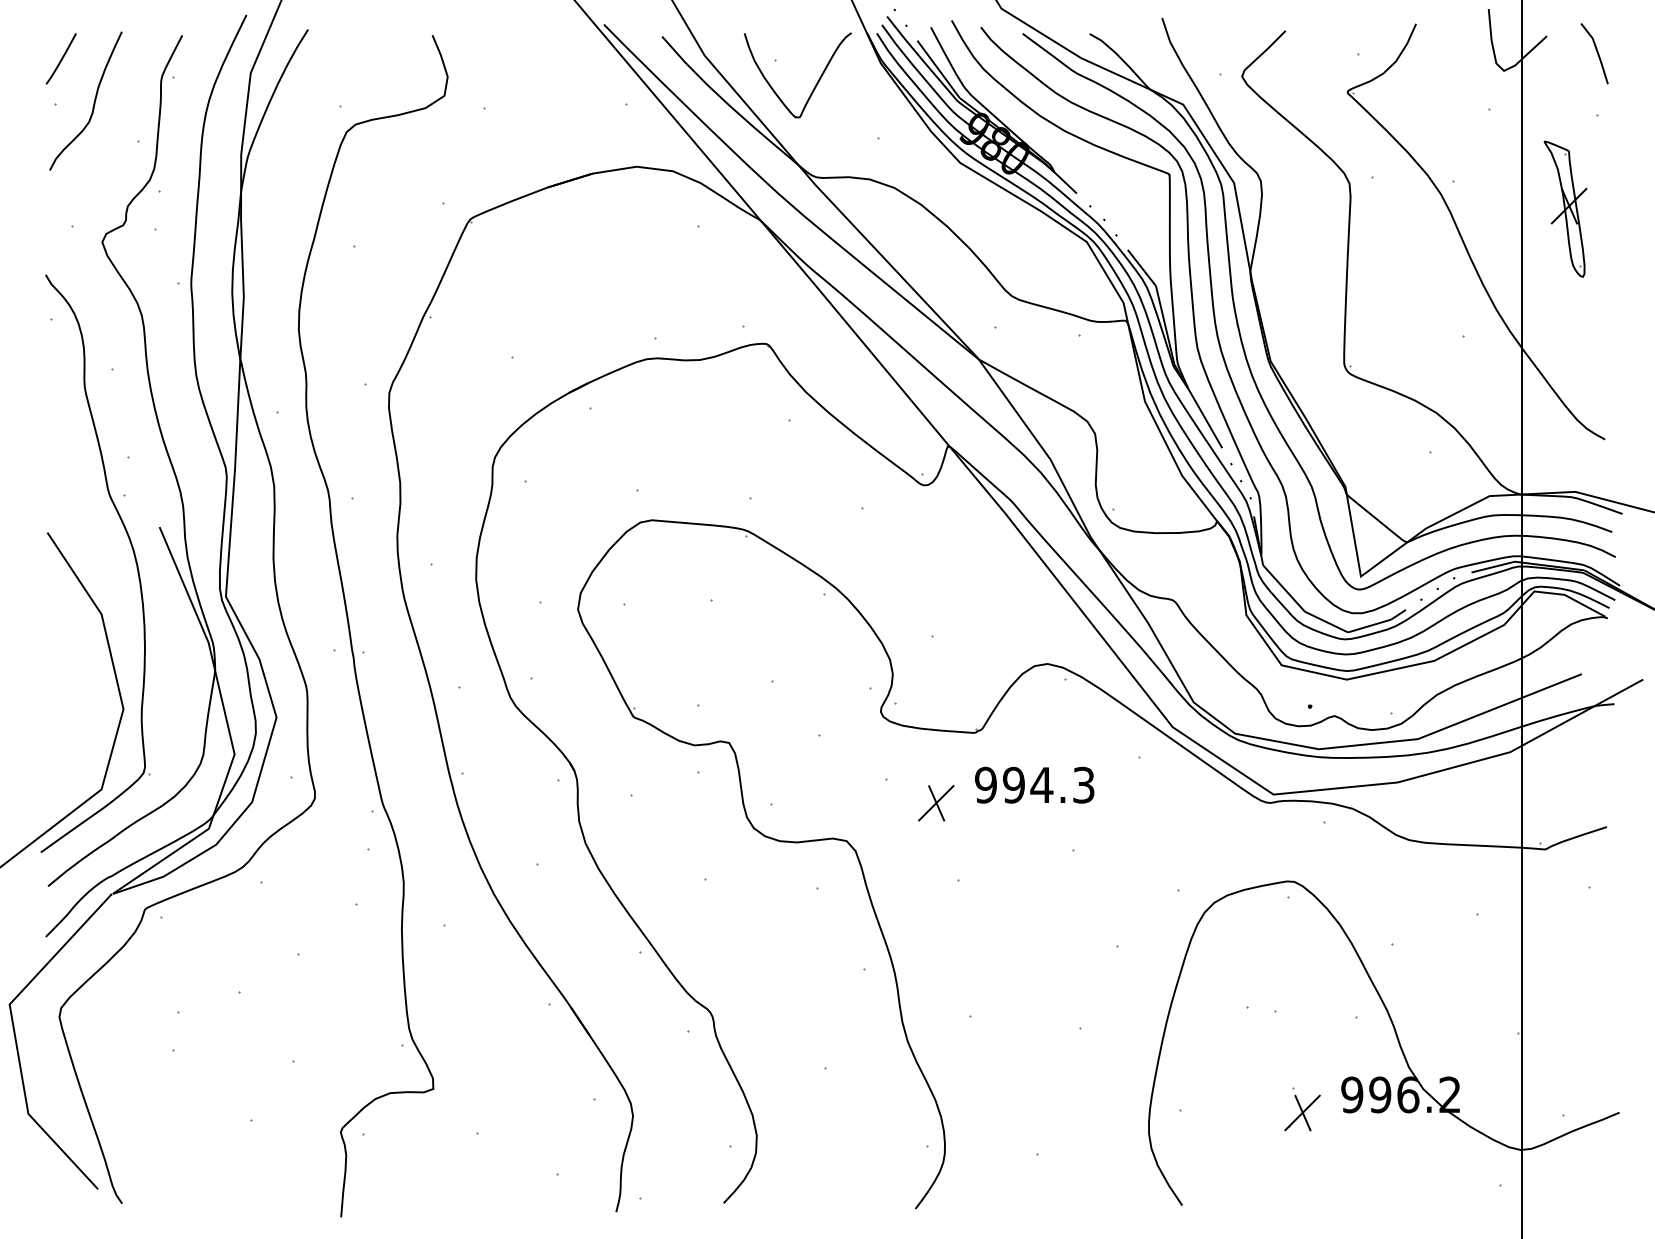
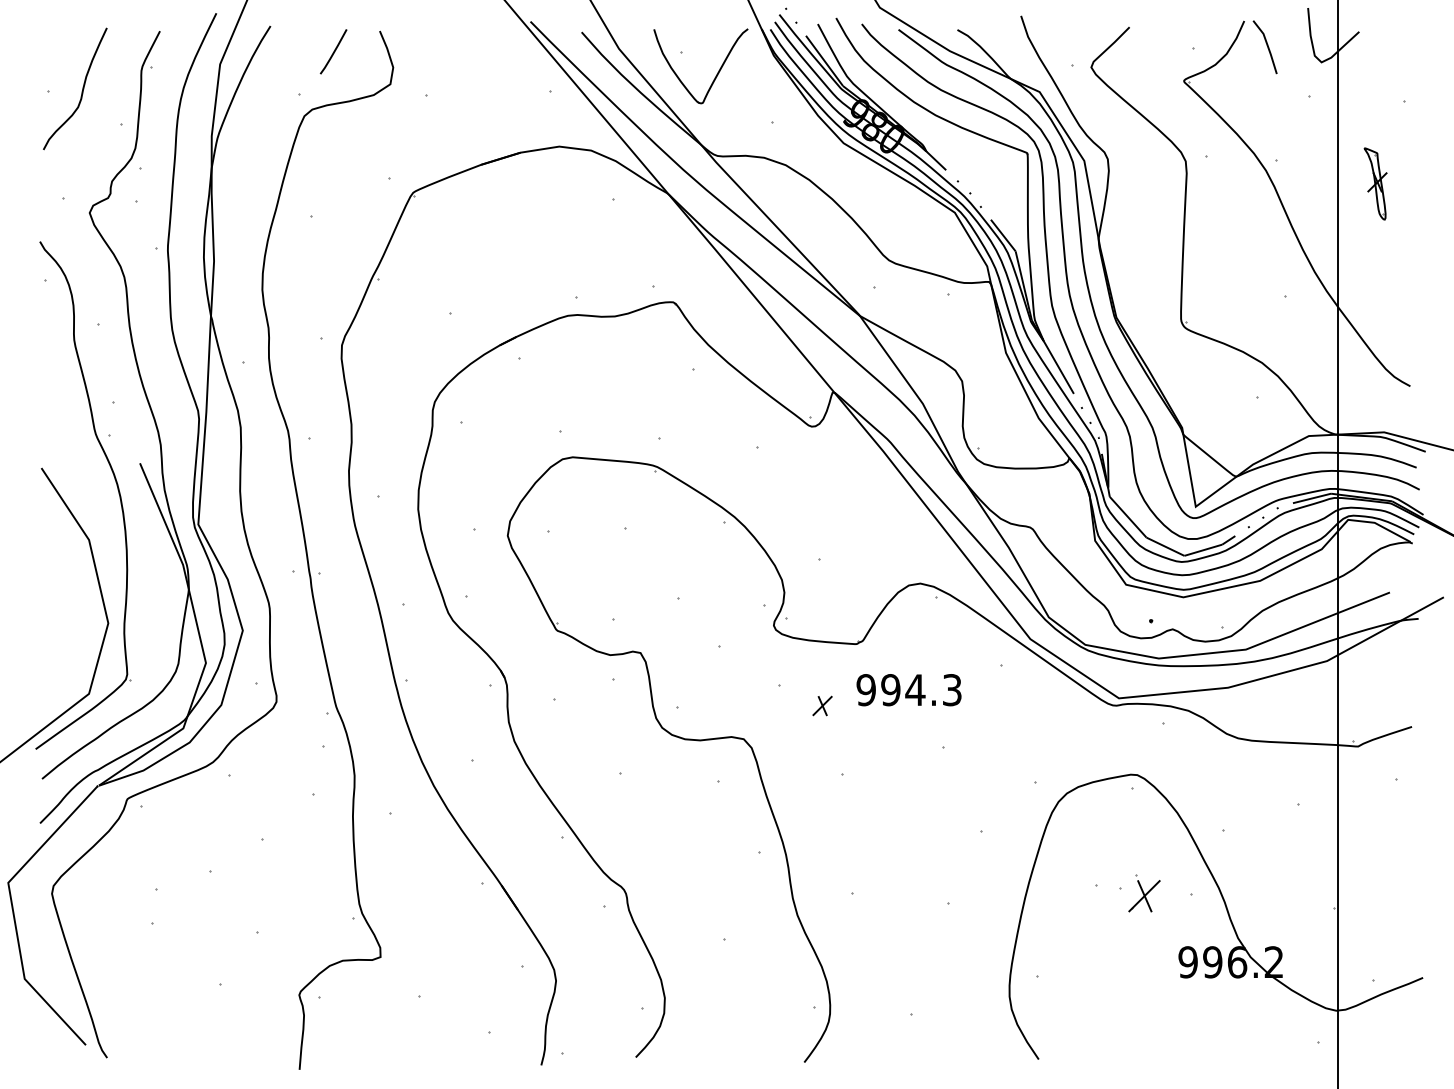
line: (1596, 51) -> (1266, 45), moved
line: (61, 58) -> (333, 51), moved
part: (1565, 208) -> (1375, 183), size x0.6
part: (936, 802) -> (822, 705), size x0.6
part: (1302, 1109) -> (1144, 893), moved

